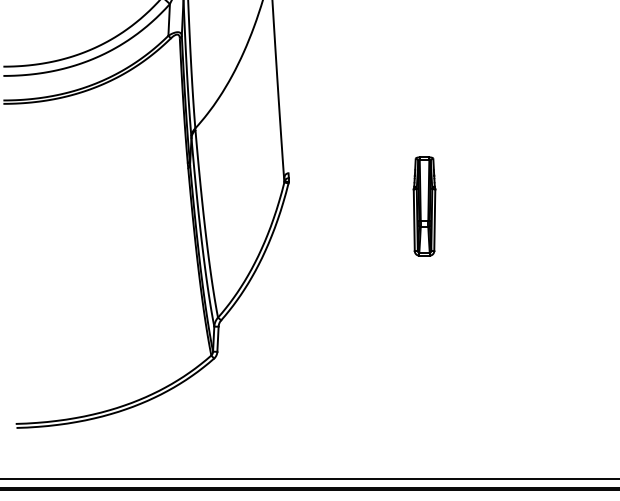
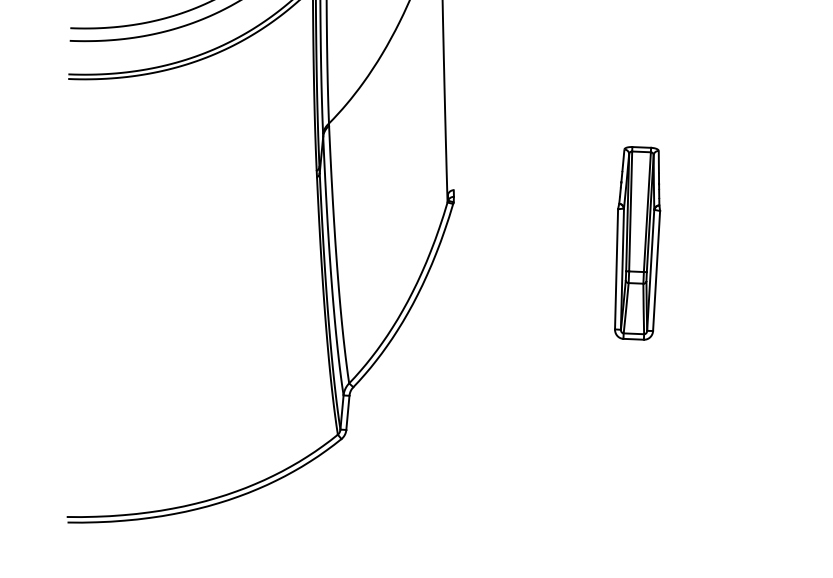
part: (424, 206) -> (637, 243), size x1.43

